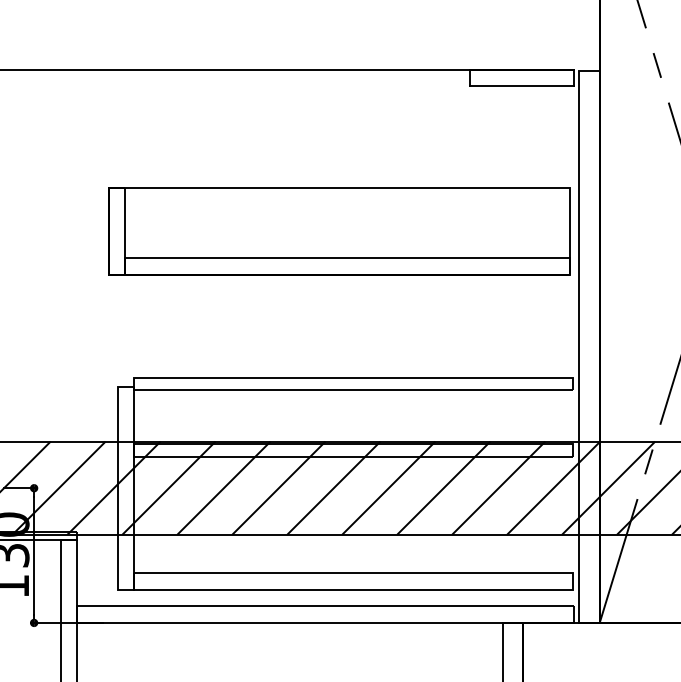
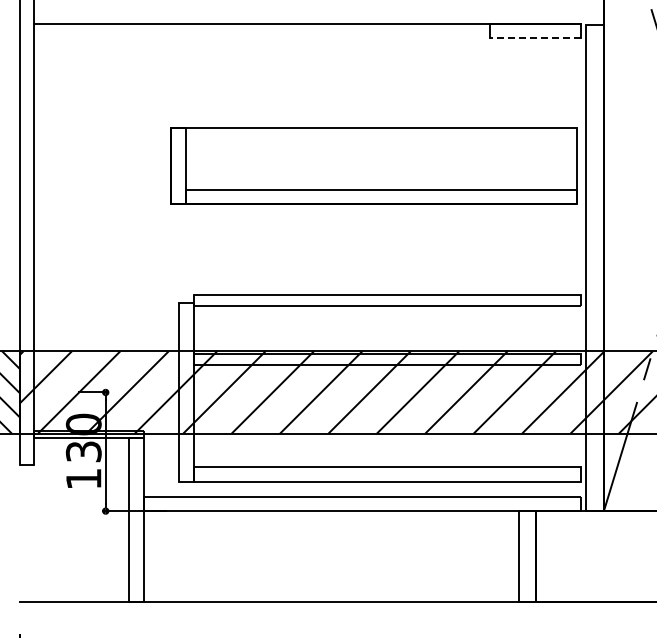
line: (522, 86) -> (535, 38), solid -> dashed

